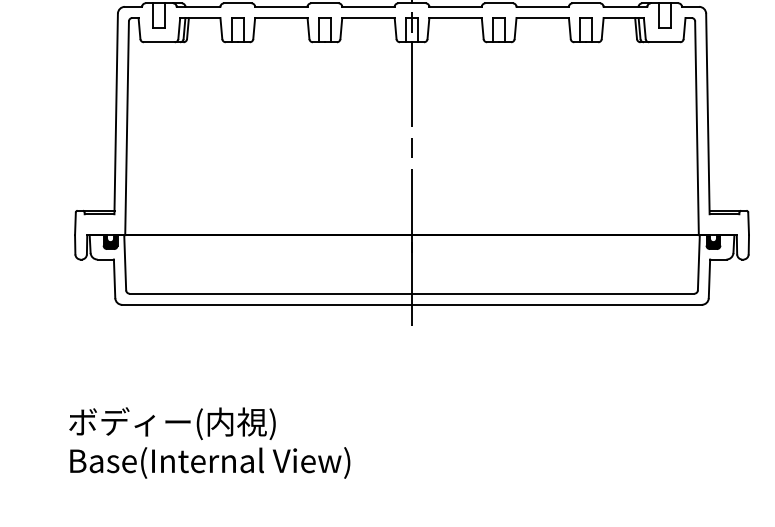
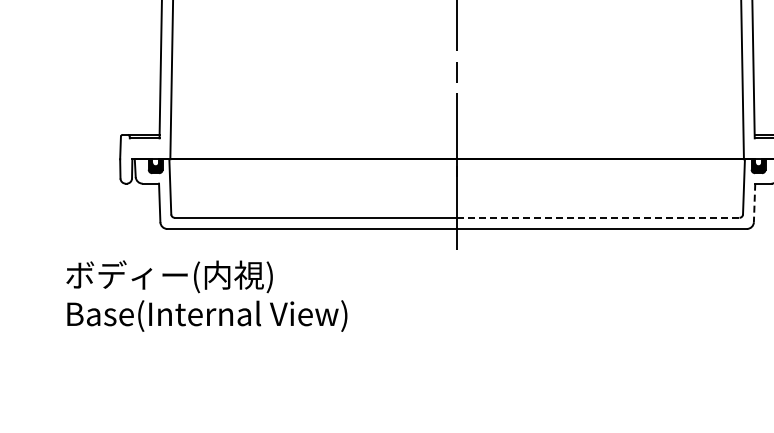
line: (709, 279) -> (754, 203), solid -> dashed
line: (553, 293) -> (598, 217), solid -> dashed
text: (209, 442) -> (206, 295), moved

